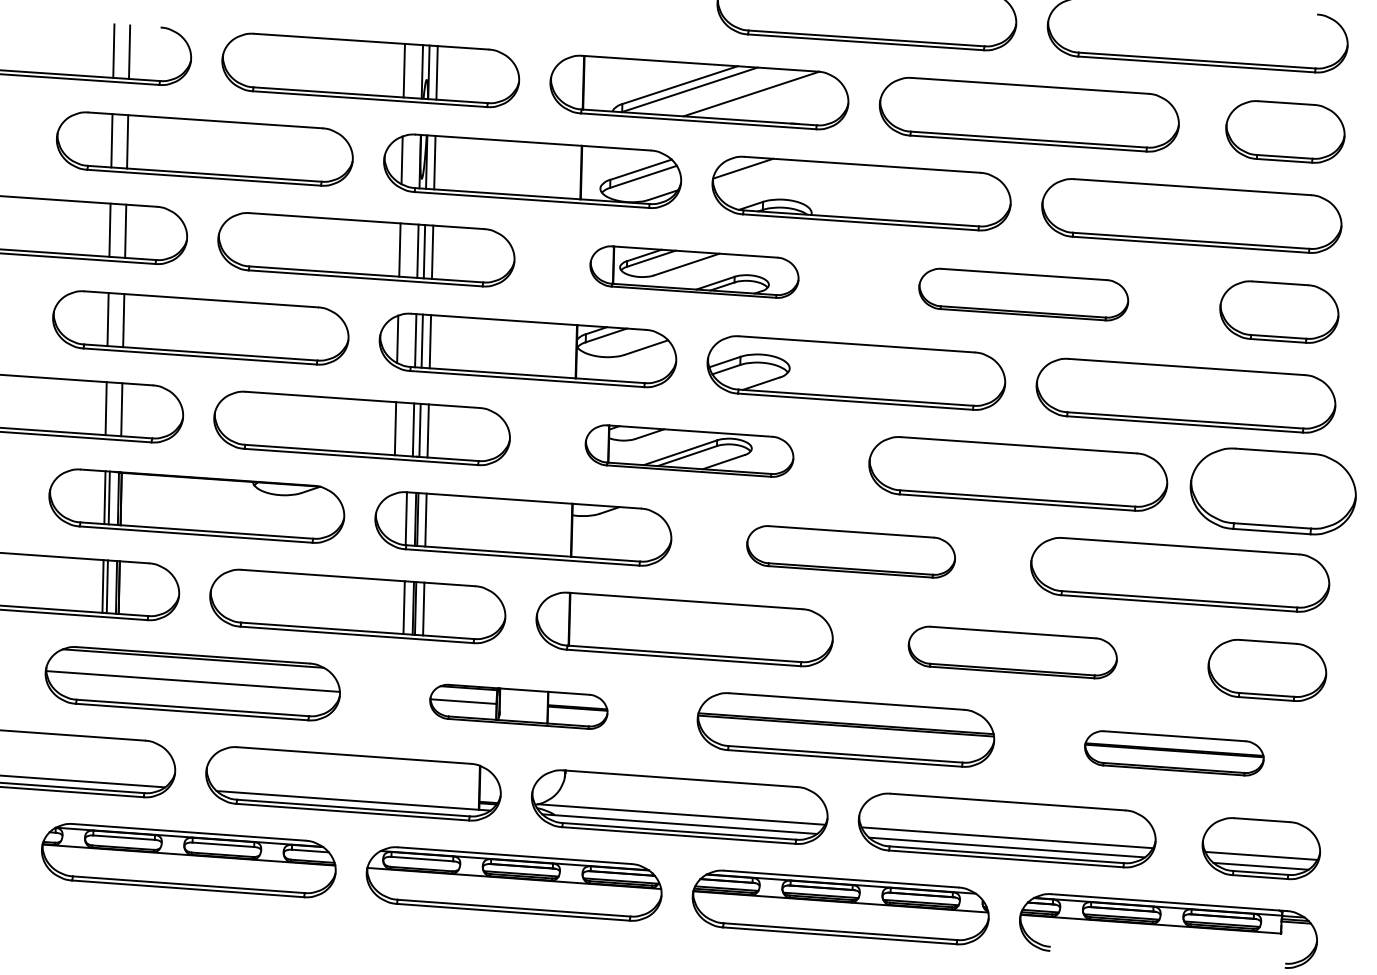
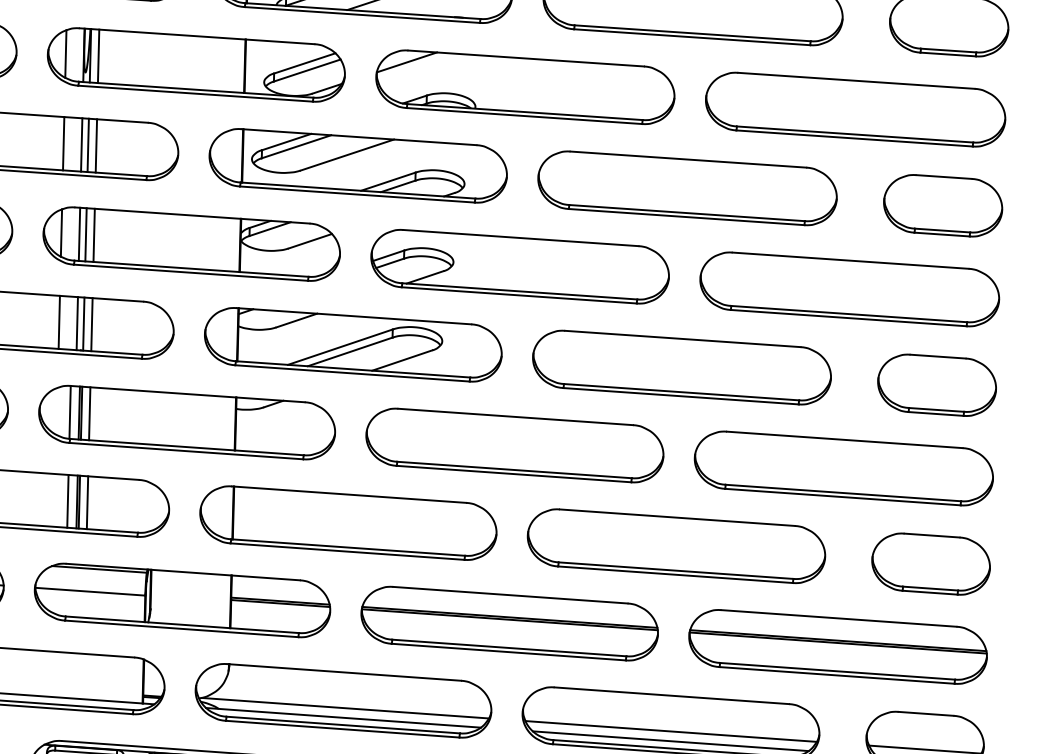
part: (694, 271) -> (358, 165), size x1.43
part: (1023, 294) -> (687, 188), size x1.43
part: (689, 450) -> (353, 344), size x1.43
part: (1273, 491) -> (937, 385), size x0.71
part: (850, 551) -> (514, 445), size x1.43
part: (1012, 652) -> (676, 546), size x1.43
part: (518, 706) -> (182, 600), size x1.67
part: (1174, 753) -> (838, 647), size x1.67

